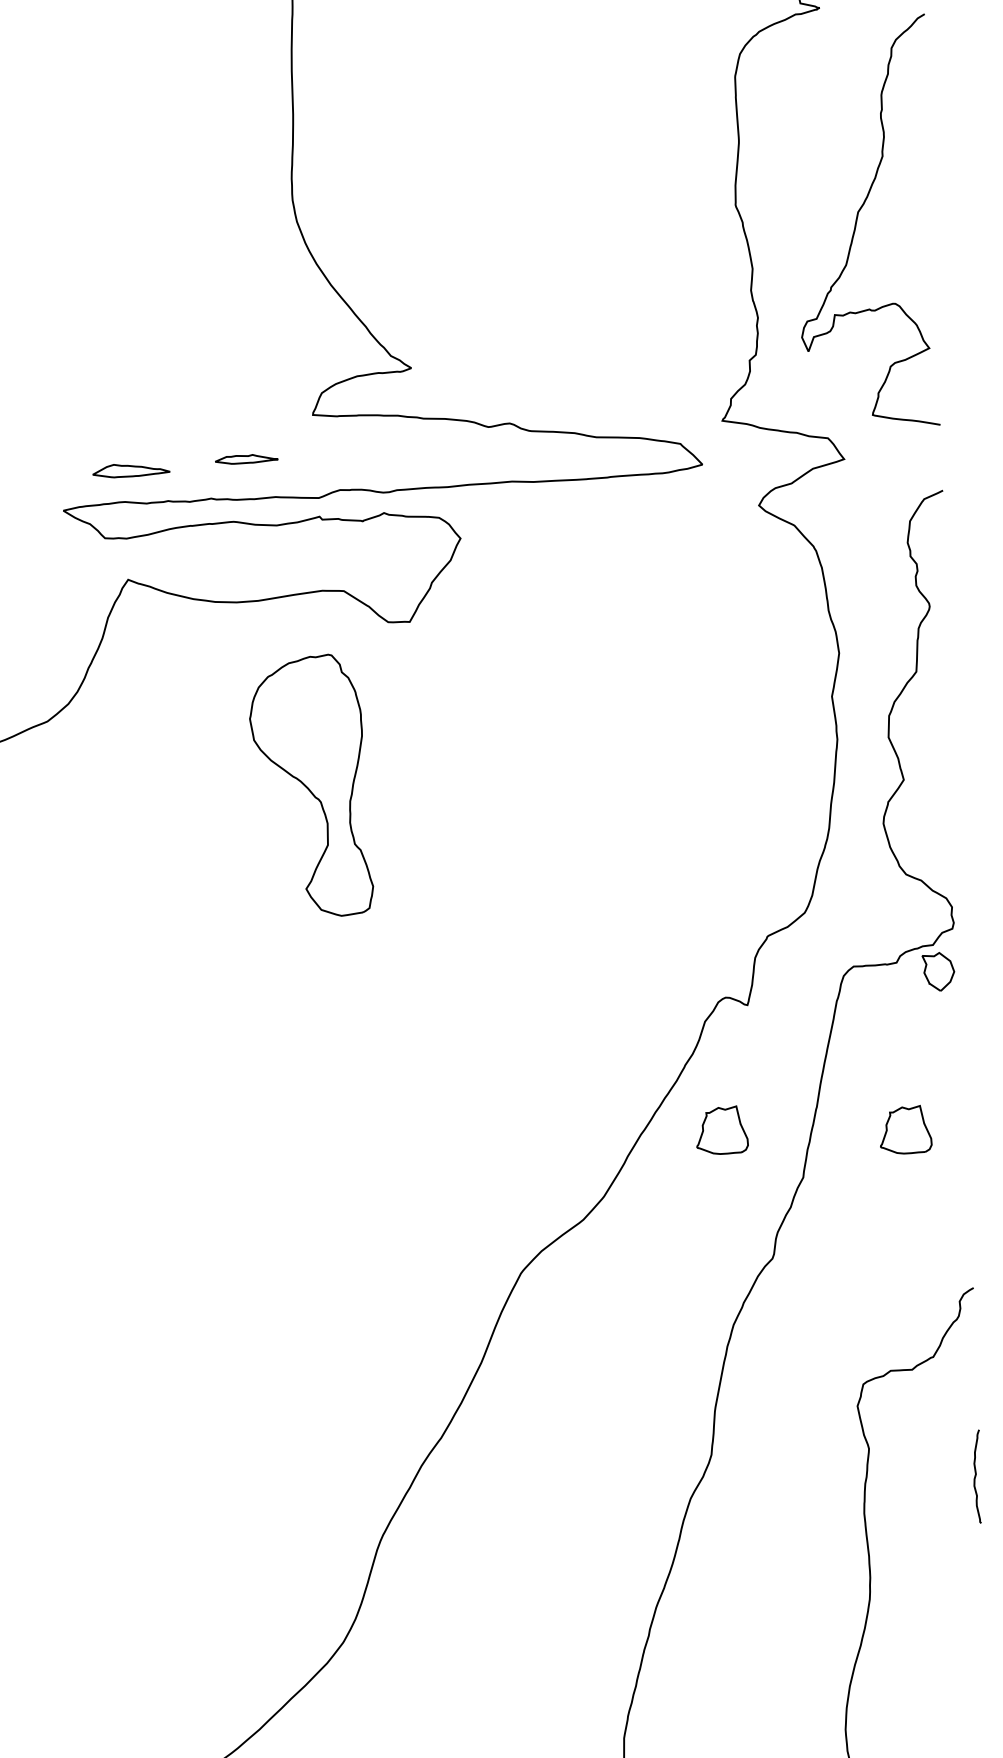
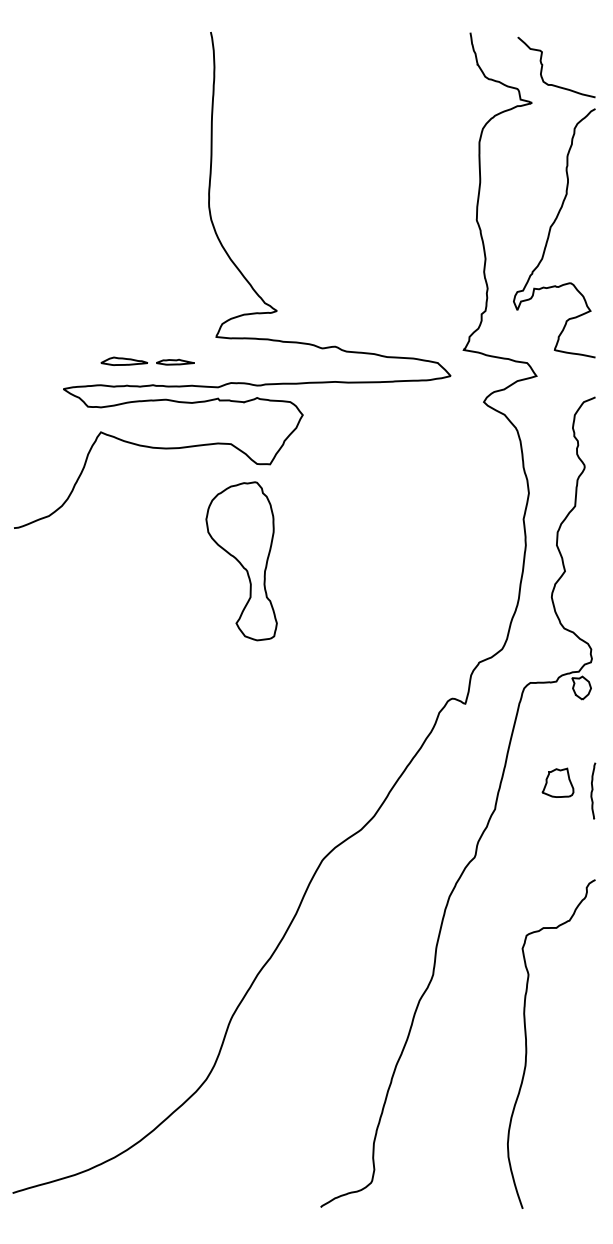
part: (131, 469) -> (124, 360), moved
part: (310, 786) -> (241, 561), moved
part: (721, 1129) -> (446, 778), removed
curve: (977, 1475) -> (593, 790), moved

